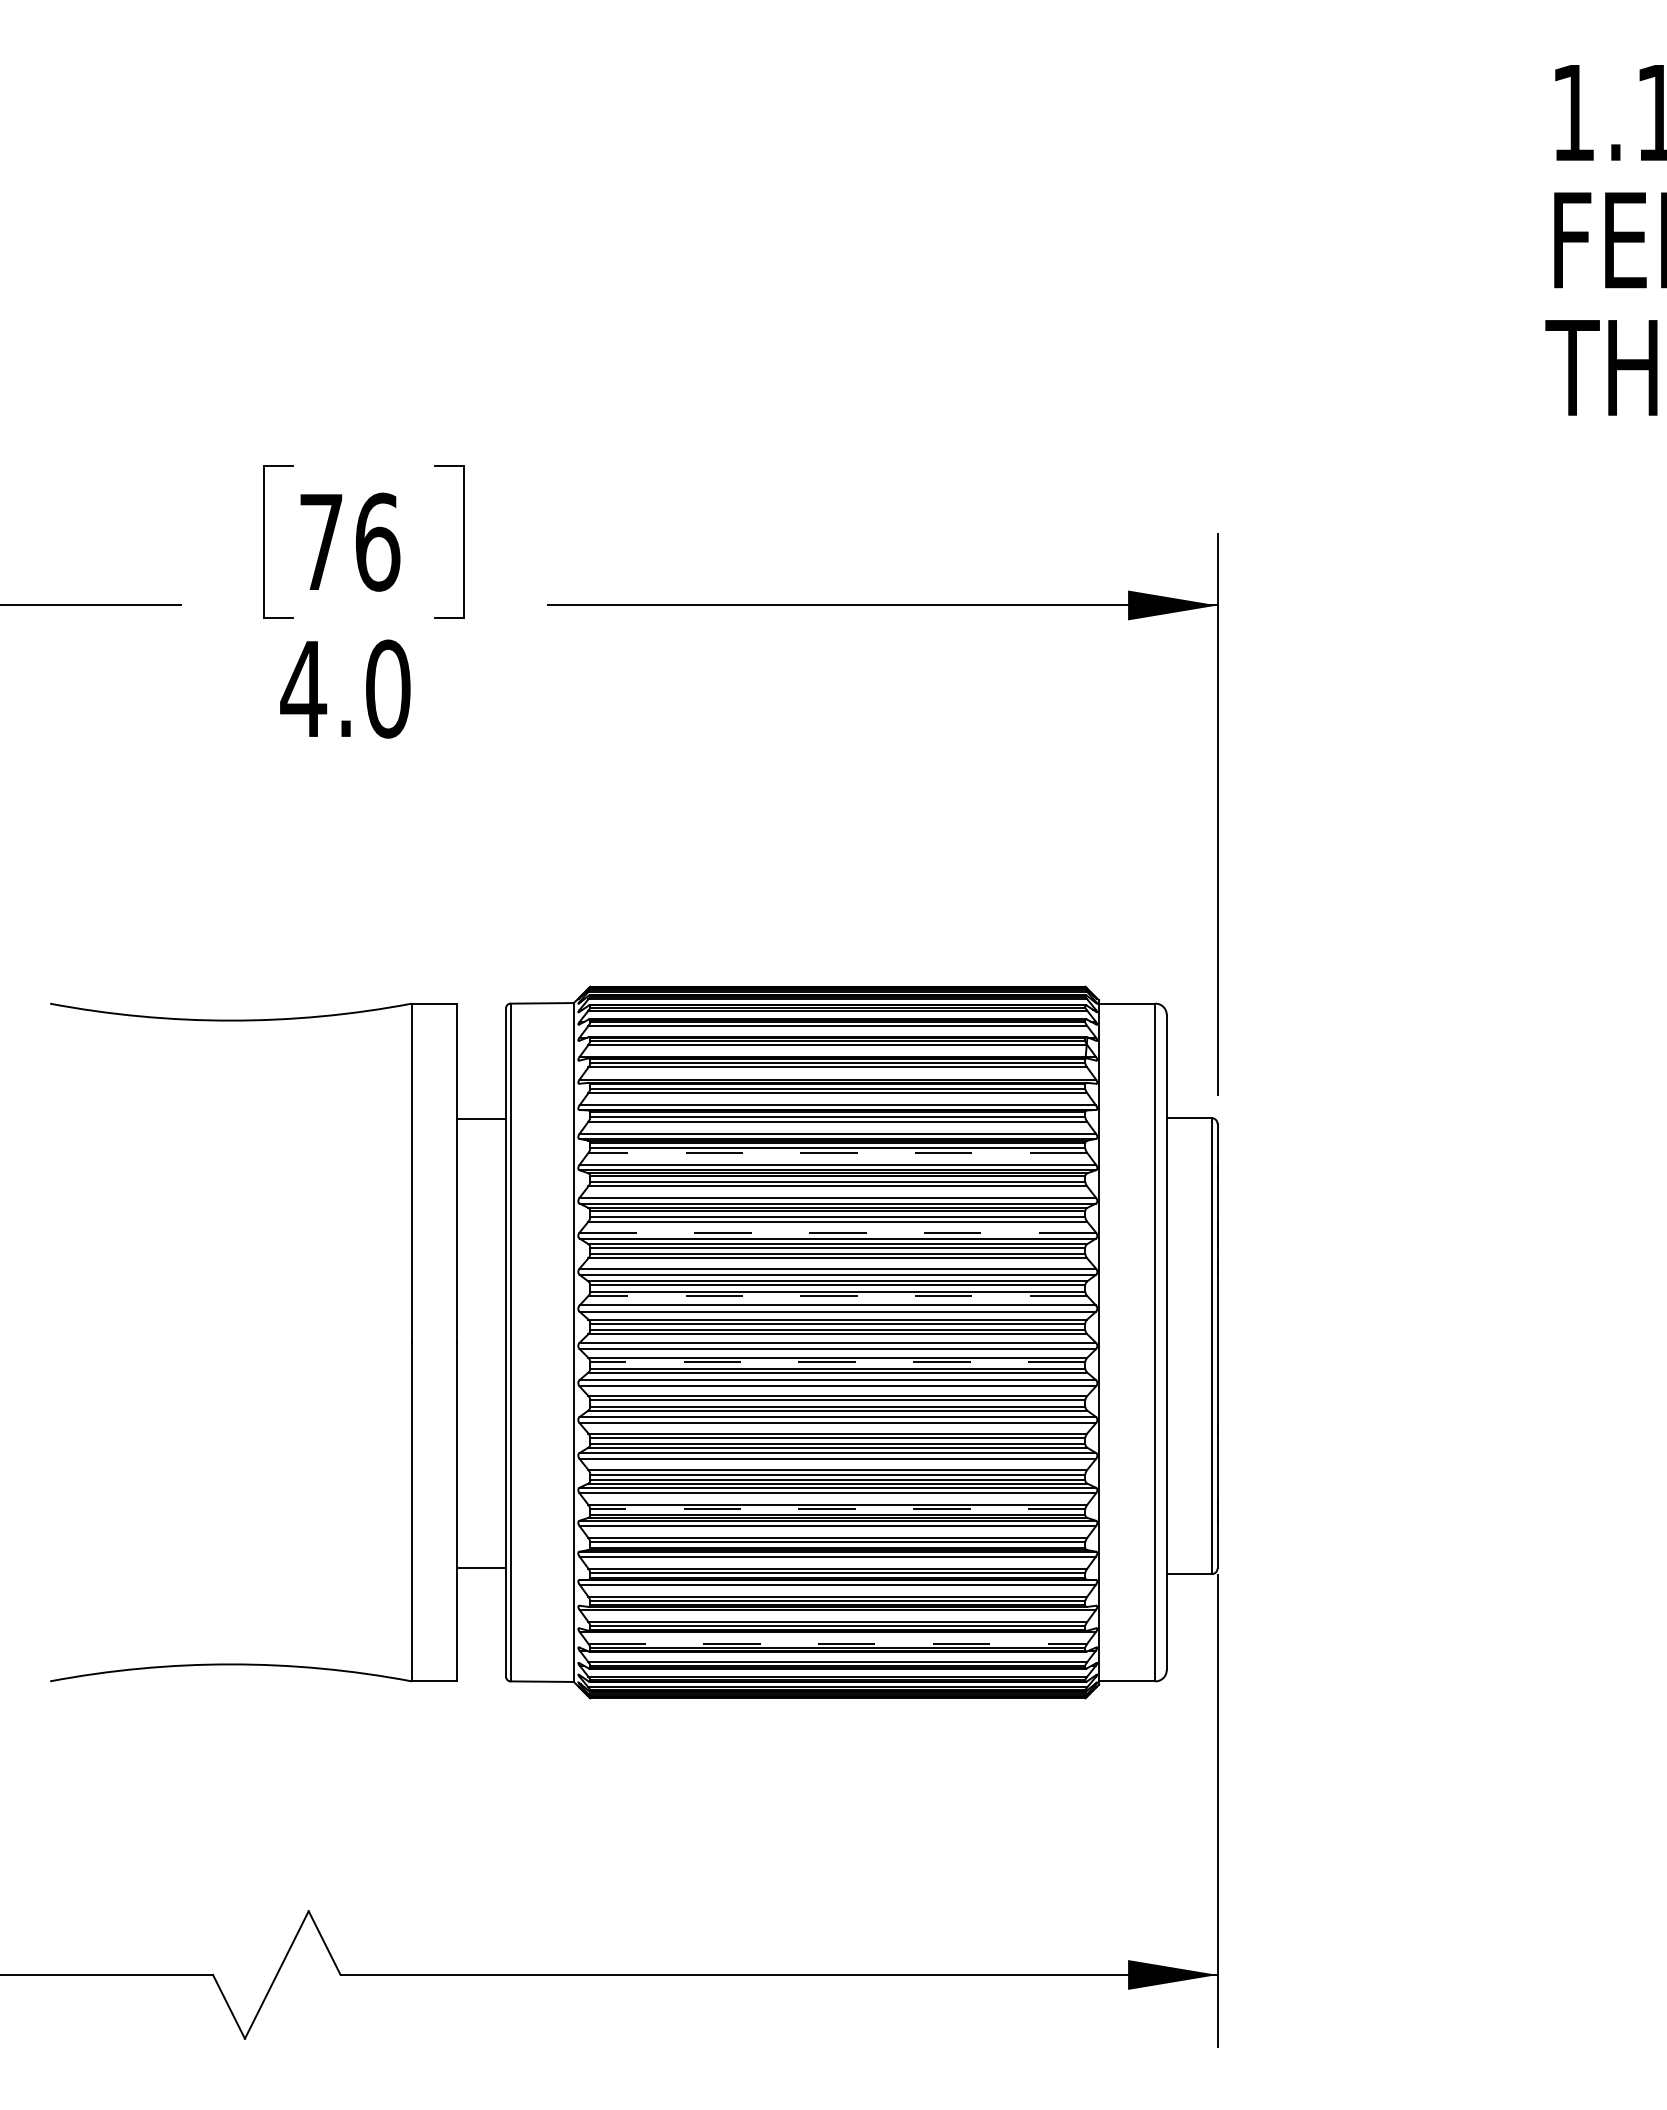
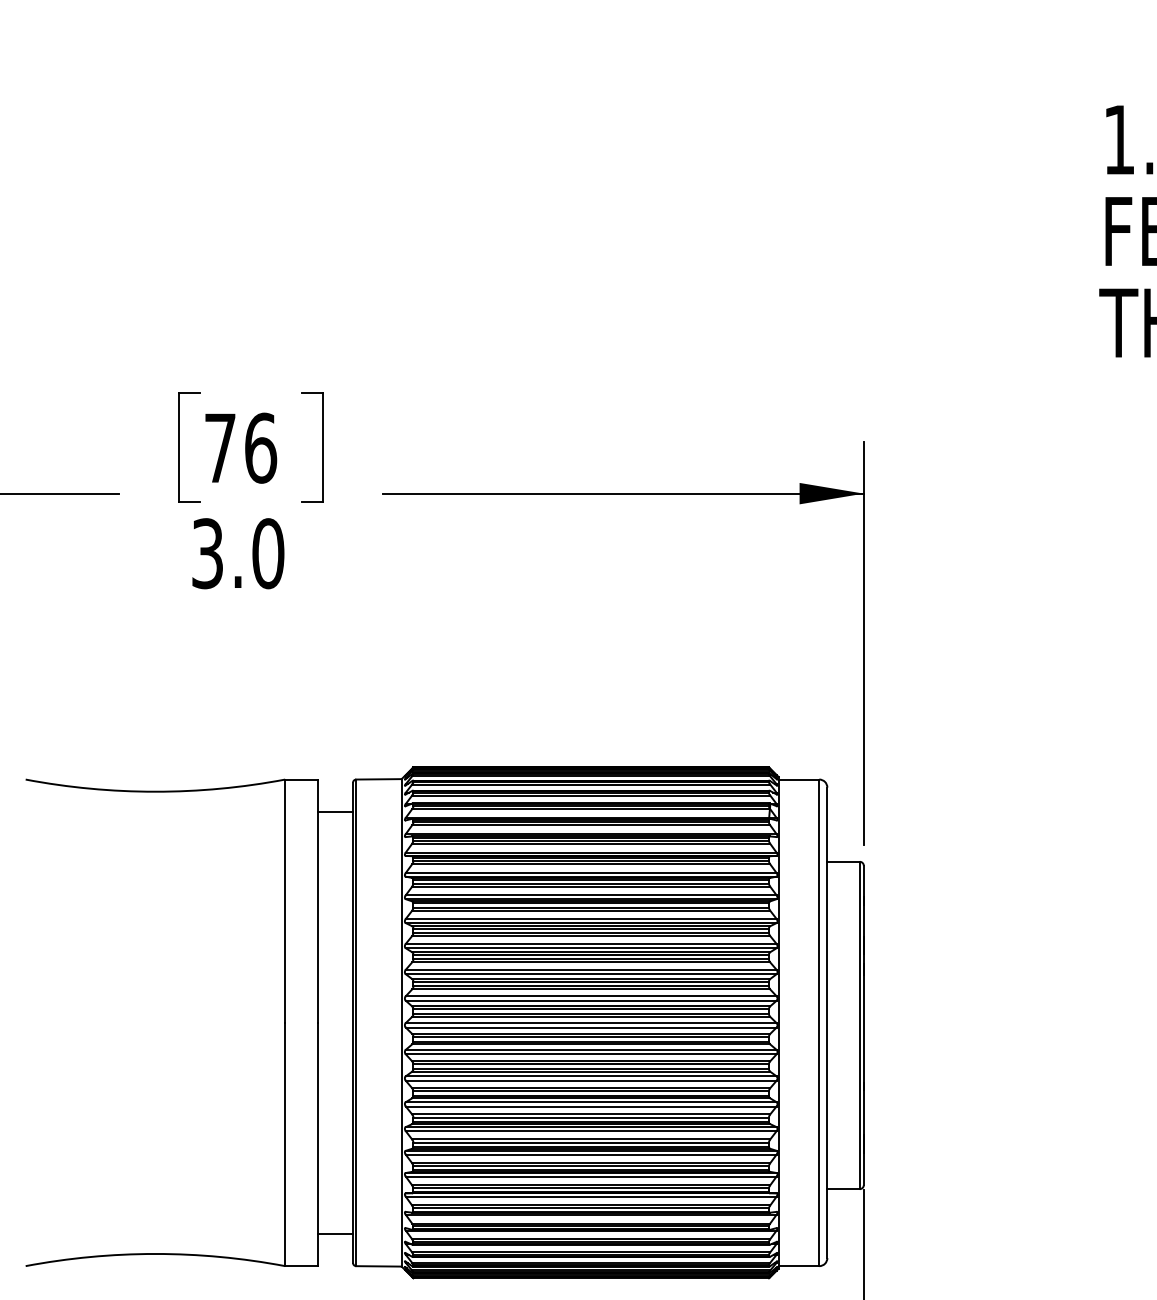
text: (303, 688) -> (207, 553), 4.0 -> 3.0
line: (481, 1118) -> (335, 811), moved
line: (837, 1152) -> (590, 886), dashed -> solid
line: (838, 1232) -> (591, 943), dashed -> solid
line: (837, 1296) -> (590, 989), dashed -> solid
line: (837, 1362) -> (590, 1037), dashed -> solid
line: (837, 1509) -> (590, 1142), dashed -> solid
line: (481, 1568) -> (335, 1233), moved
line: (838, 1643) -> (591, 1238), dashed -> solid

